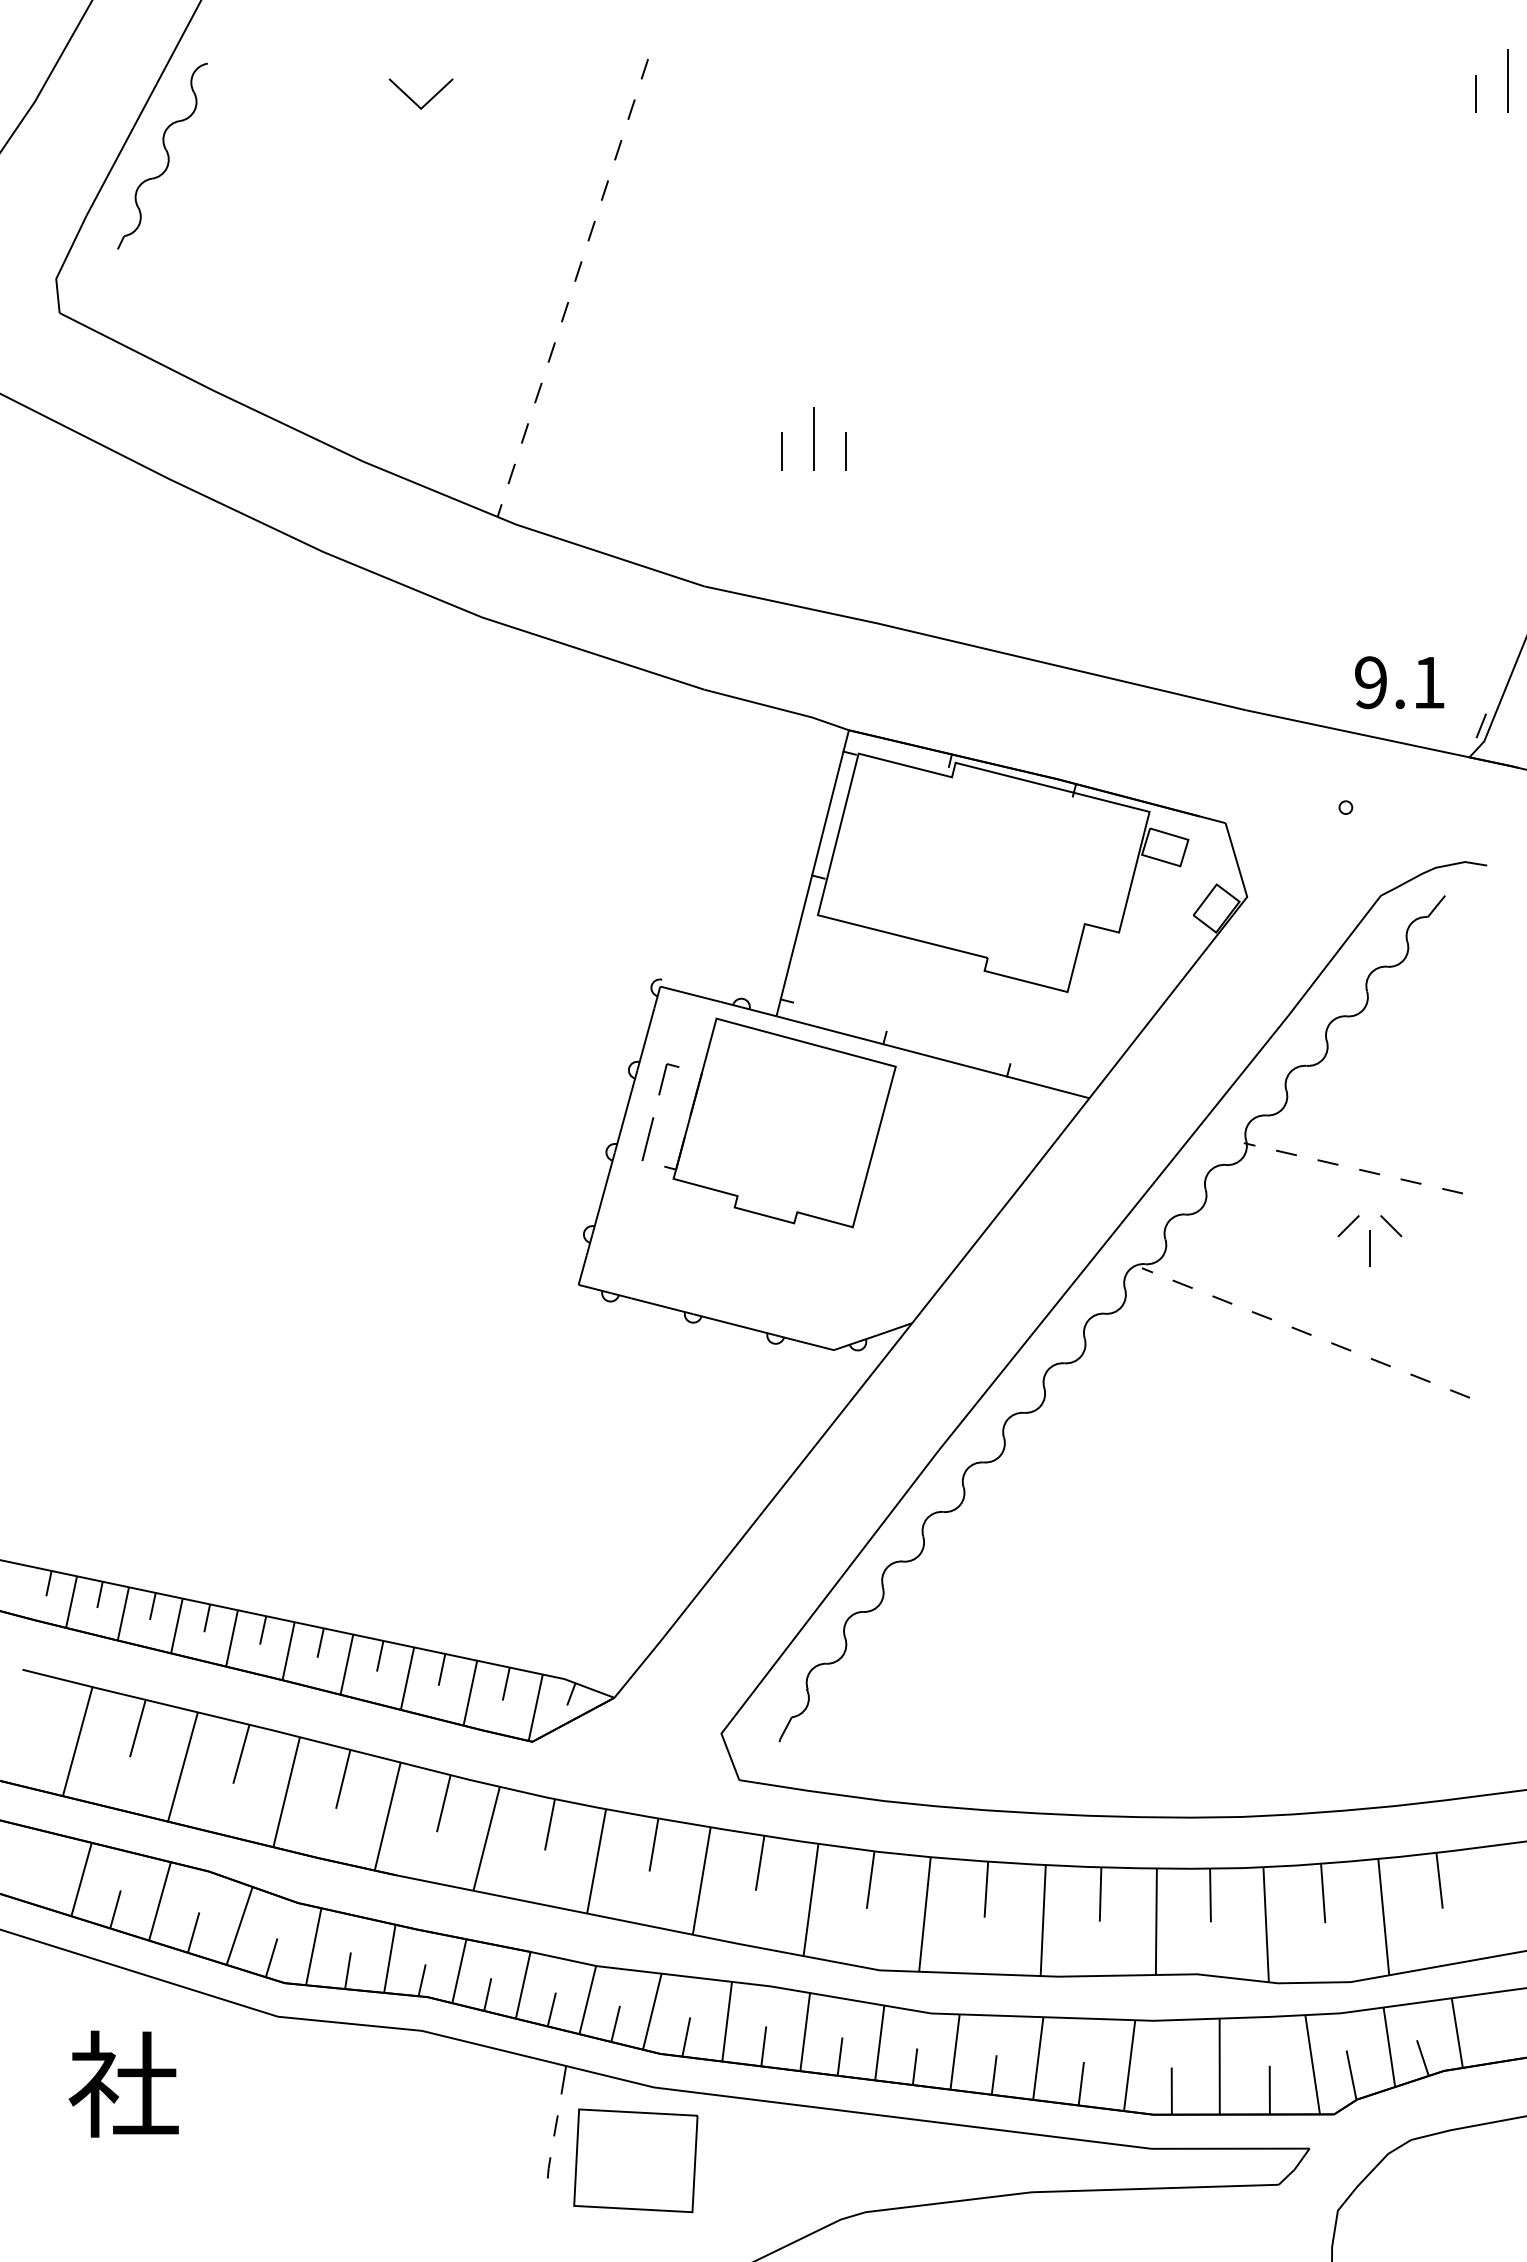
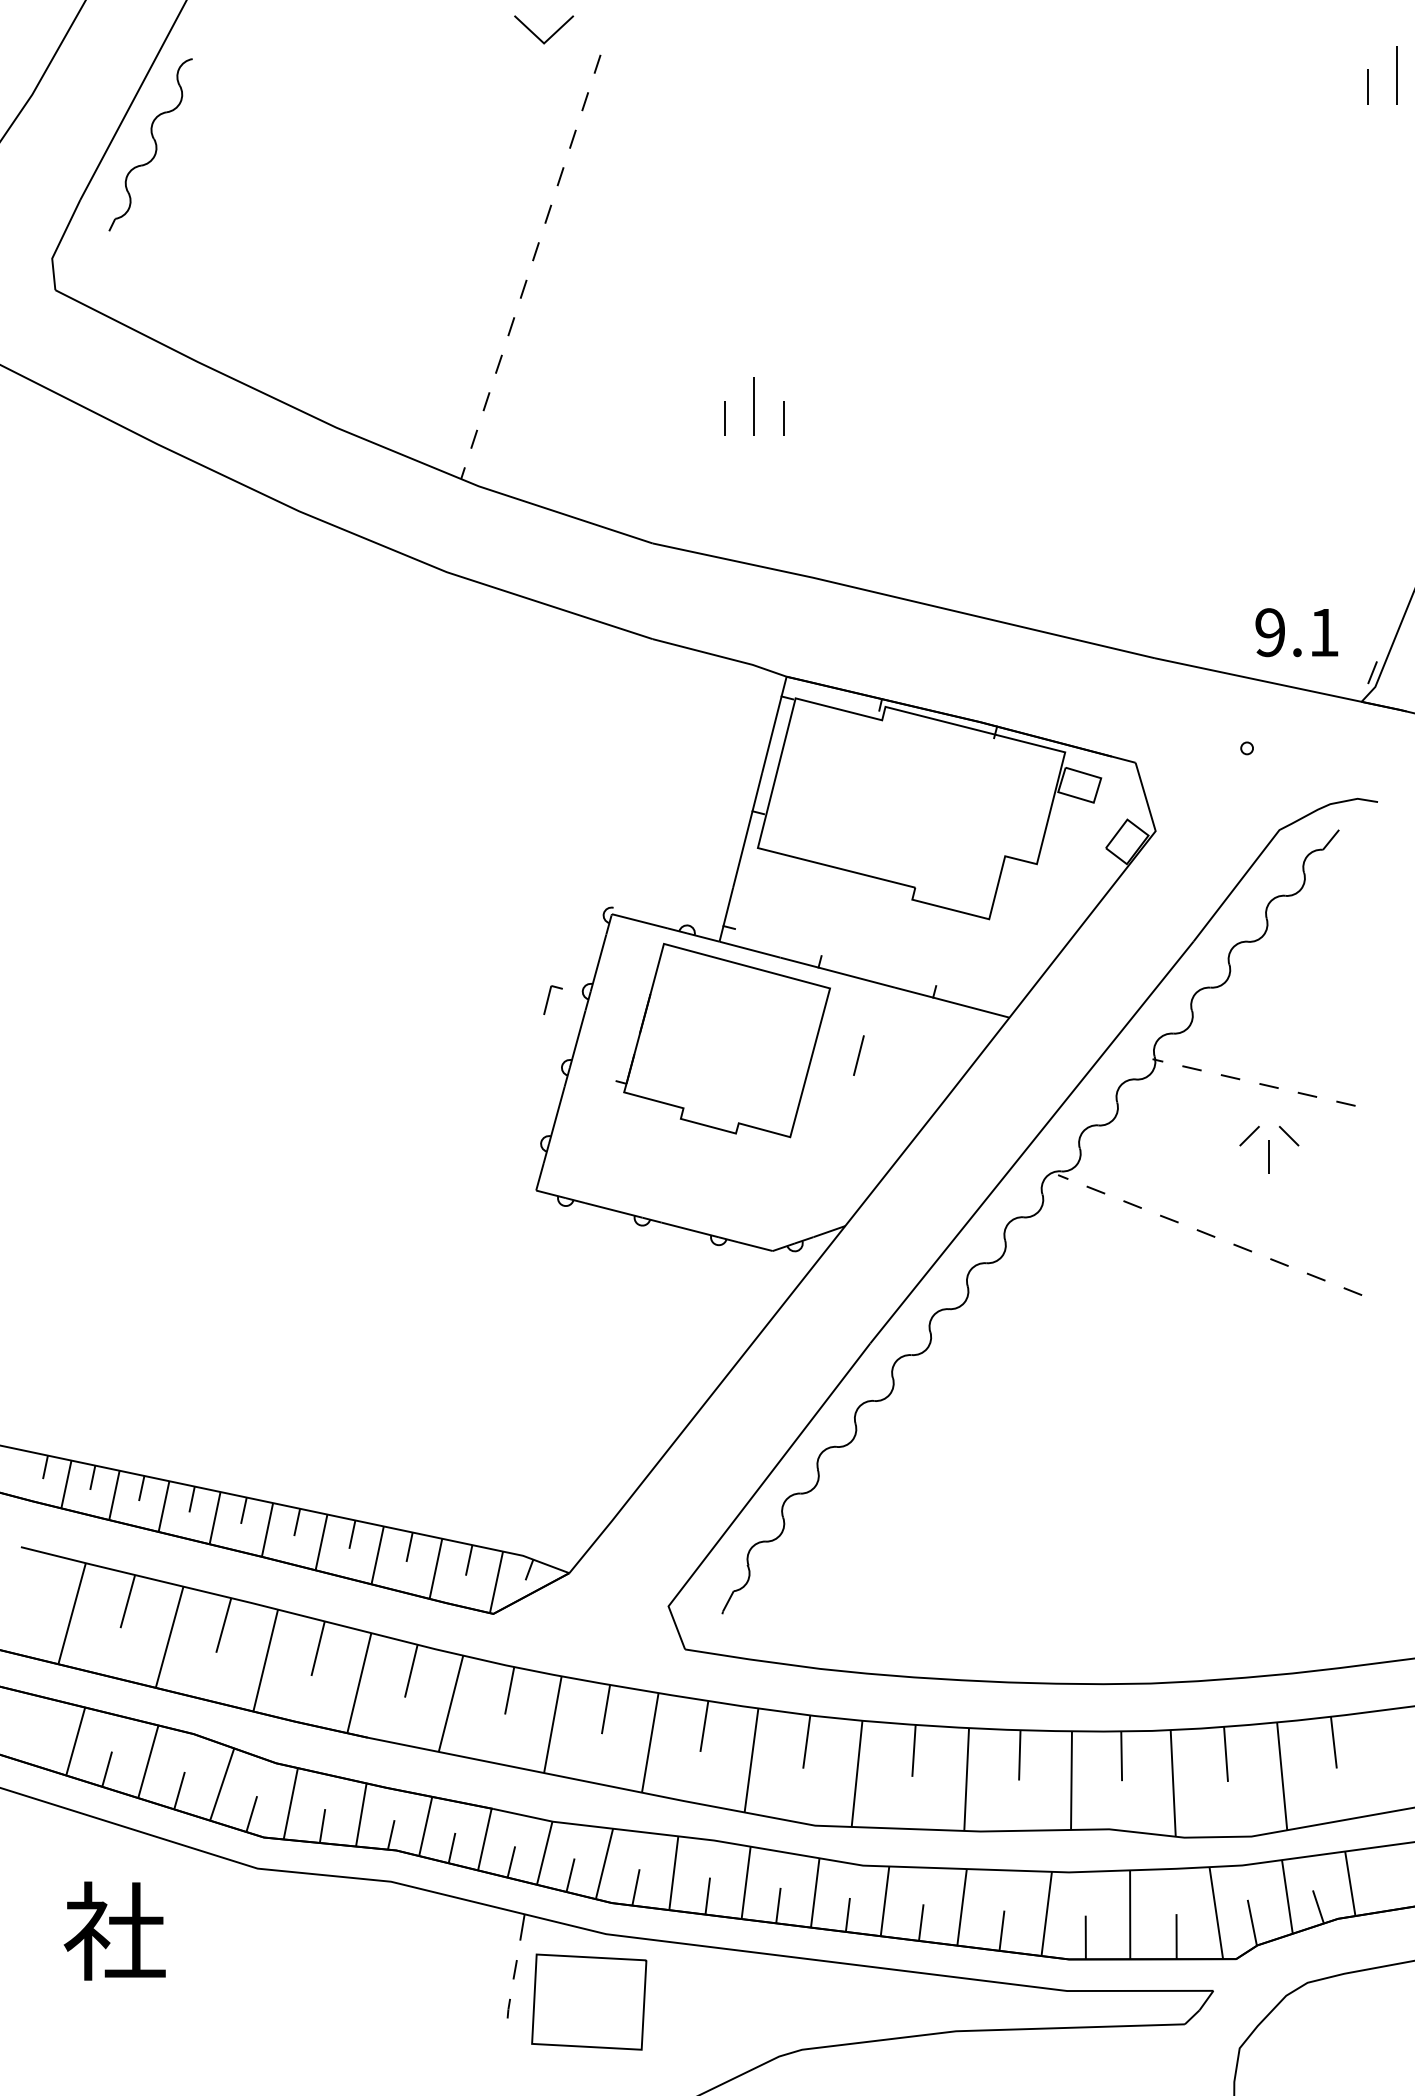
part: (413, 100) -> (537, 35), moved
part: (668, 1079) -> (552, 1000), moved
line: (647, 1139) -> (858, 1055), moved

